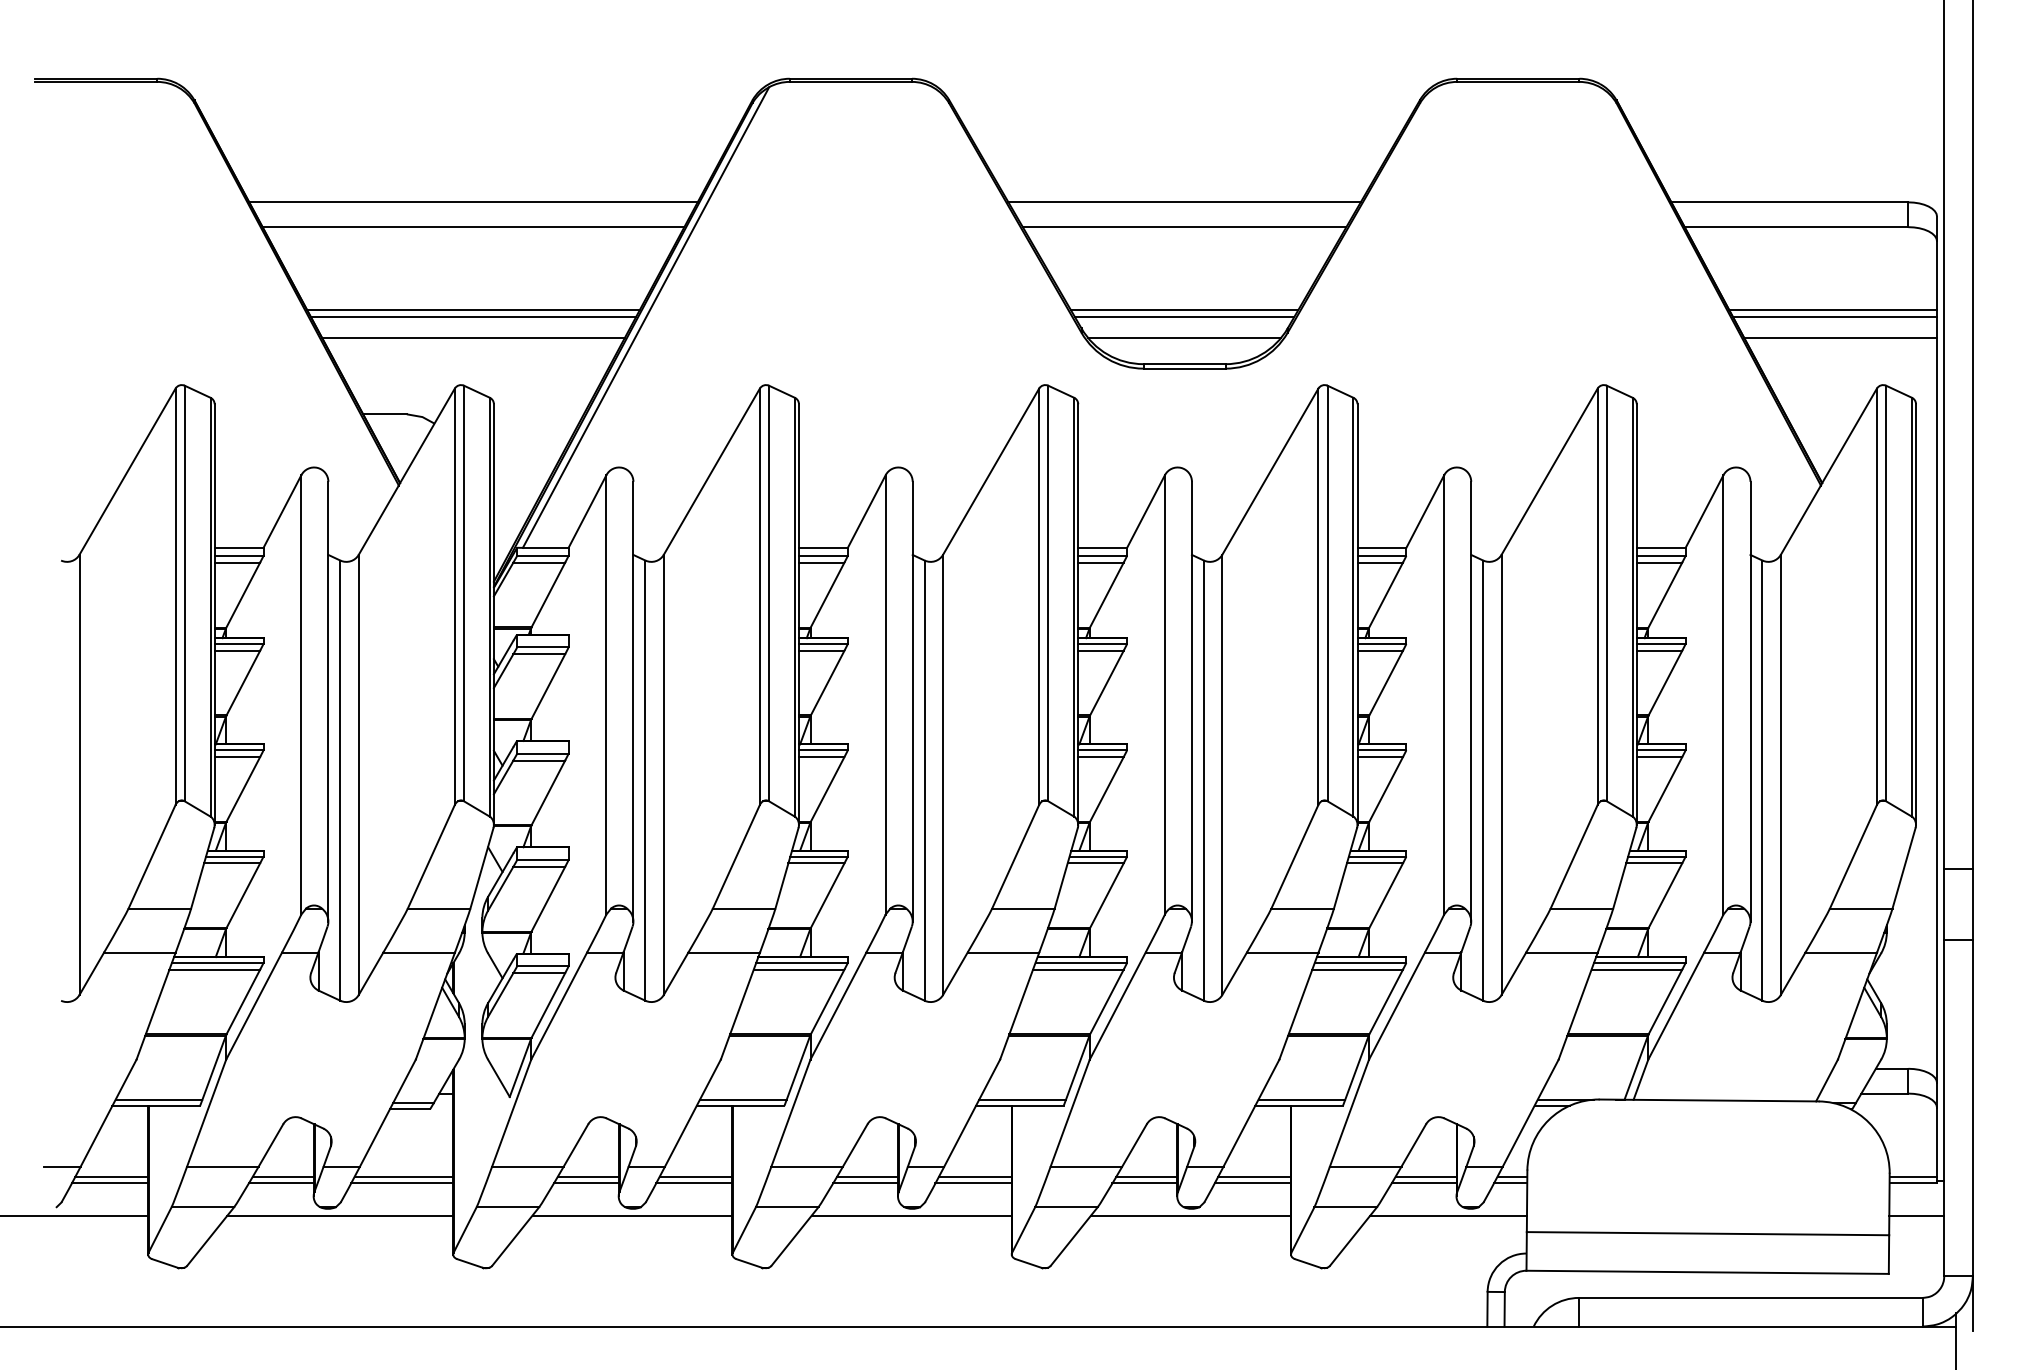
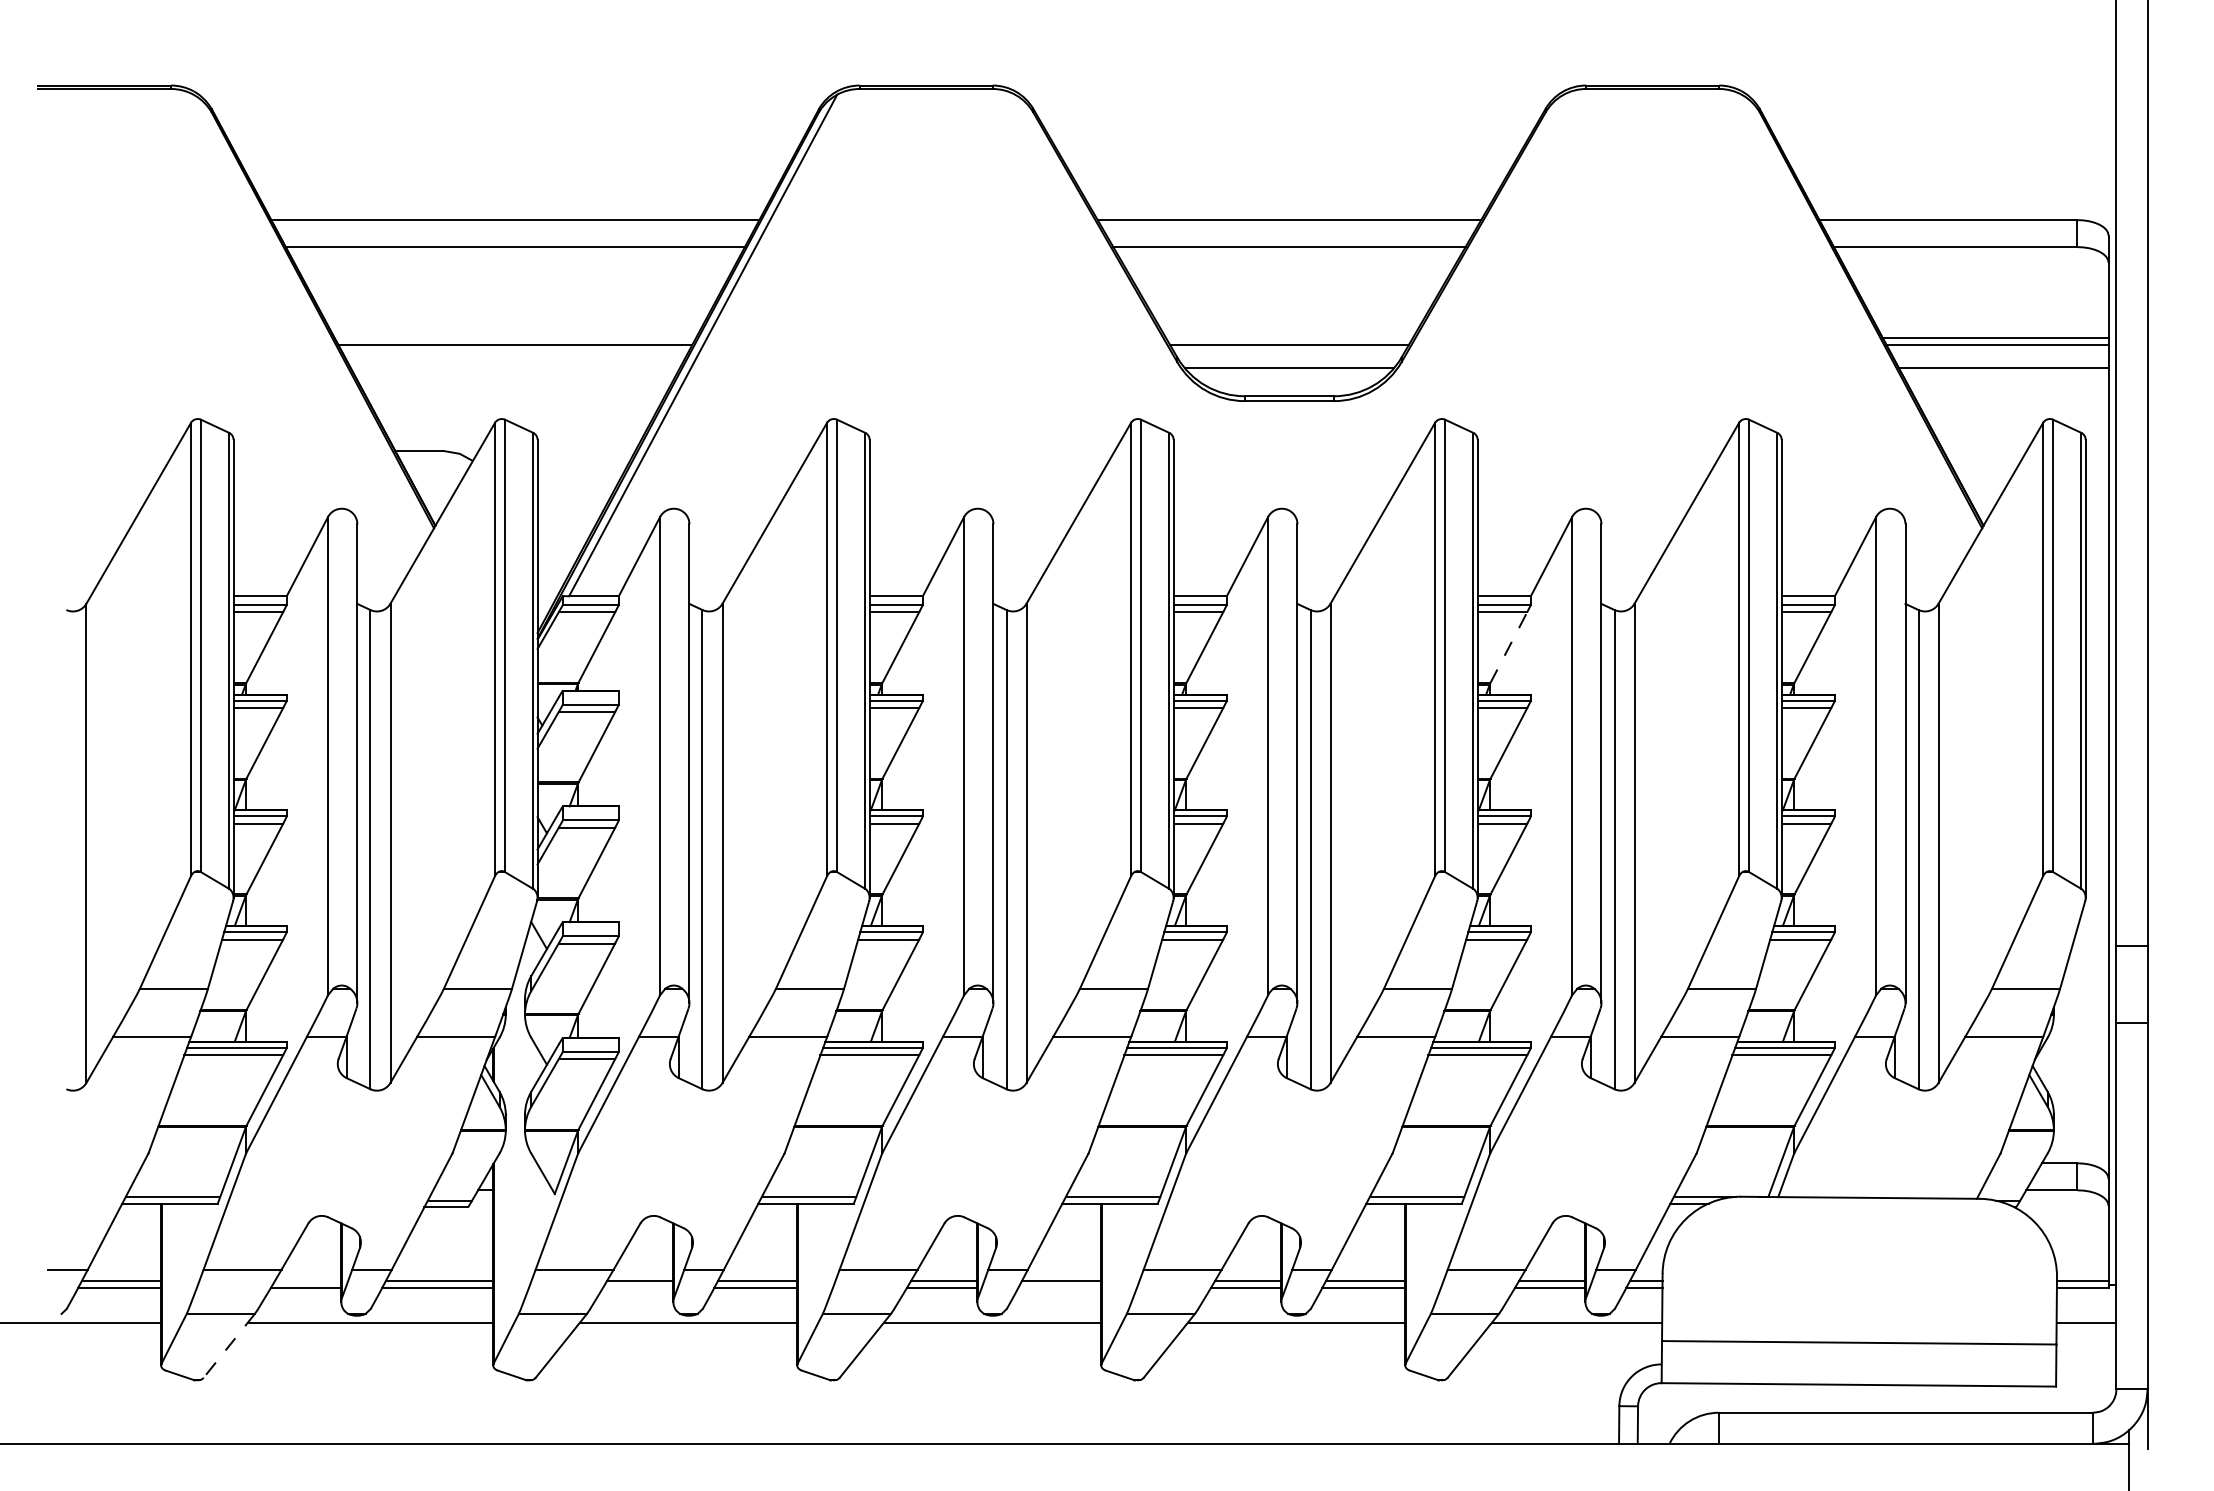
line: (473, 310) -> (515, 337), removed
line: (1184, 310) -> (1289, 337), removed
line: (472, 338) -> (514, 368), removed
line: (1385, 594) -> (1508, 647), solid -> dashed
line: (283, 1176) -> (308, 1280), removed
line: (585, 1183) -> (637, 1288), removed
line: (973, 1183) -> (1059, 1288), removed
line: (210, 1236) -> (229, 1345), solid -> dashed

